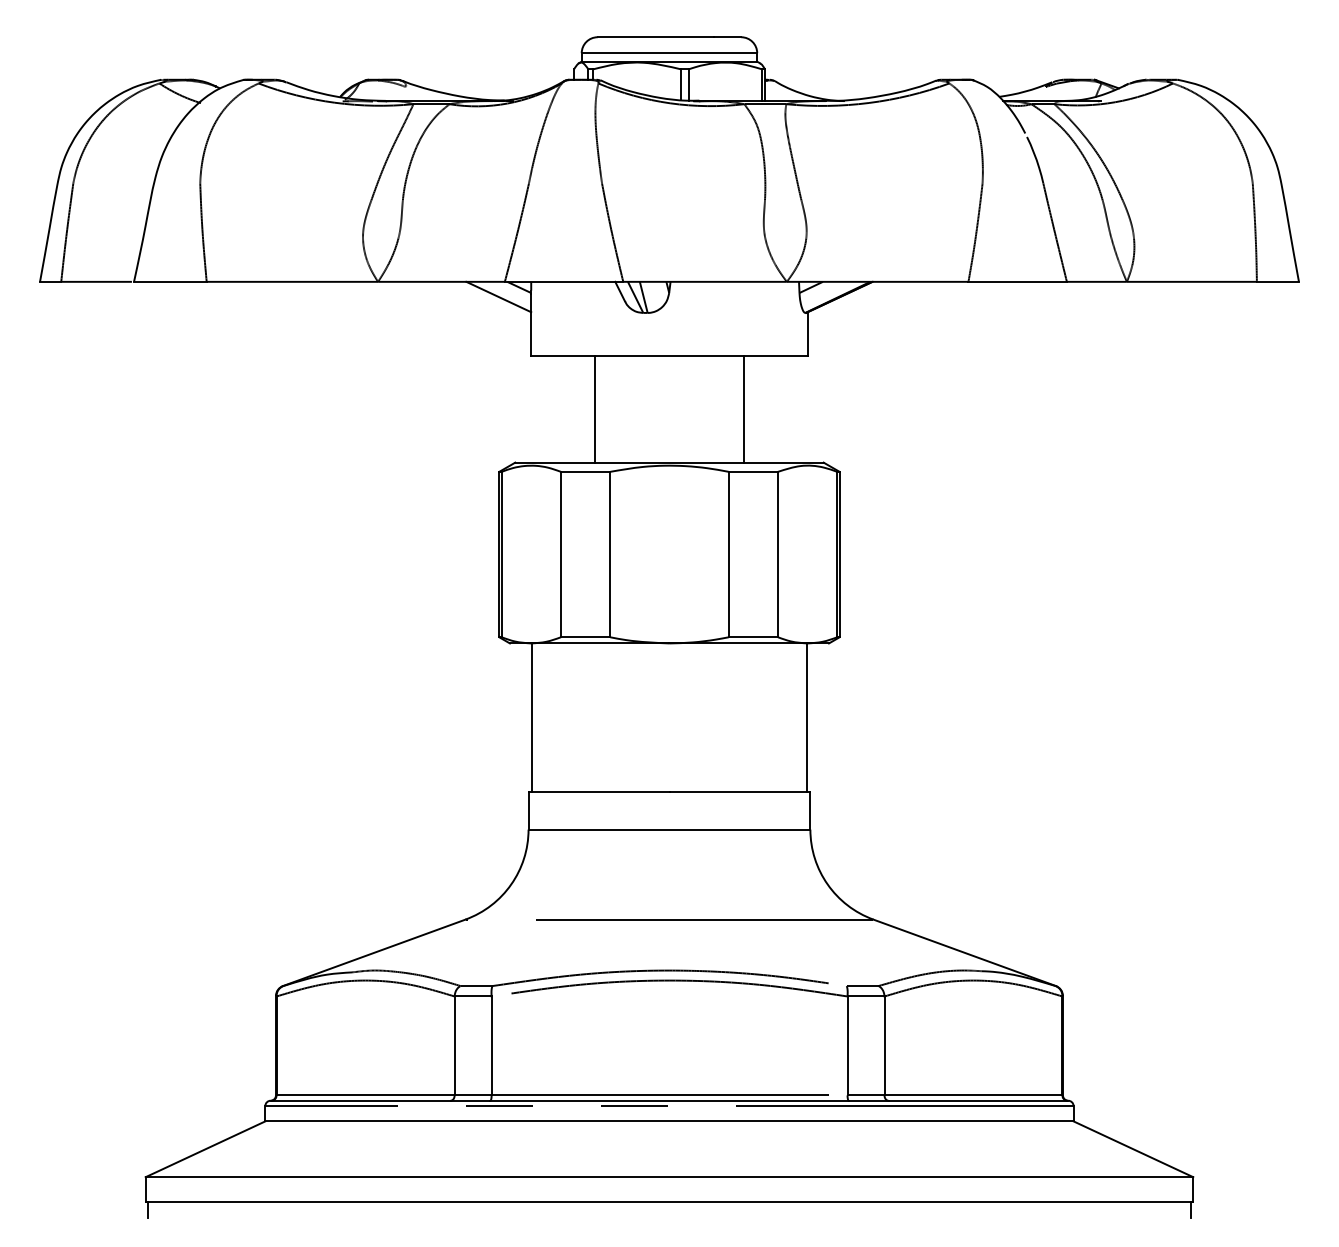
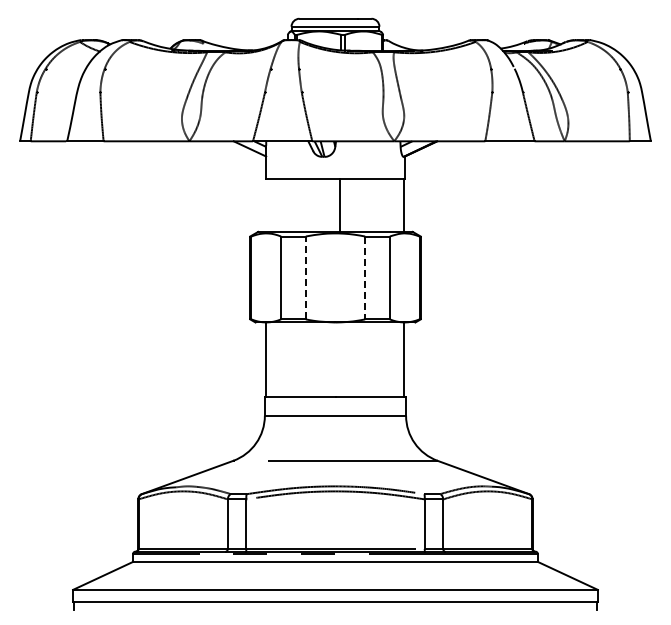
line: (595, 407) -> (340, 204), moved
line: (743, 407) -> (403, 204), moved
line: (609, 553) -> (305, 277), solid -> dashed
line: (729, 555) -> (365, 278), solid -> dashed

